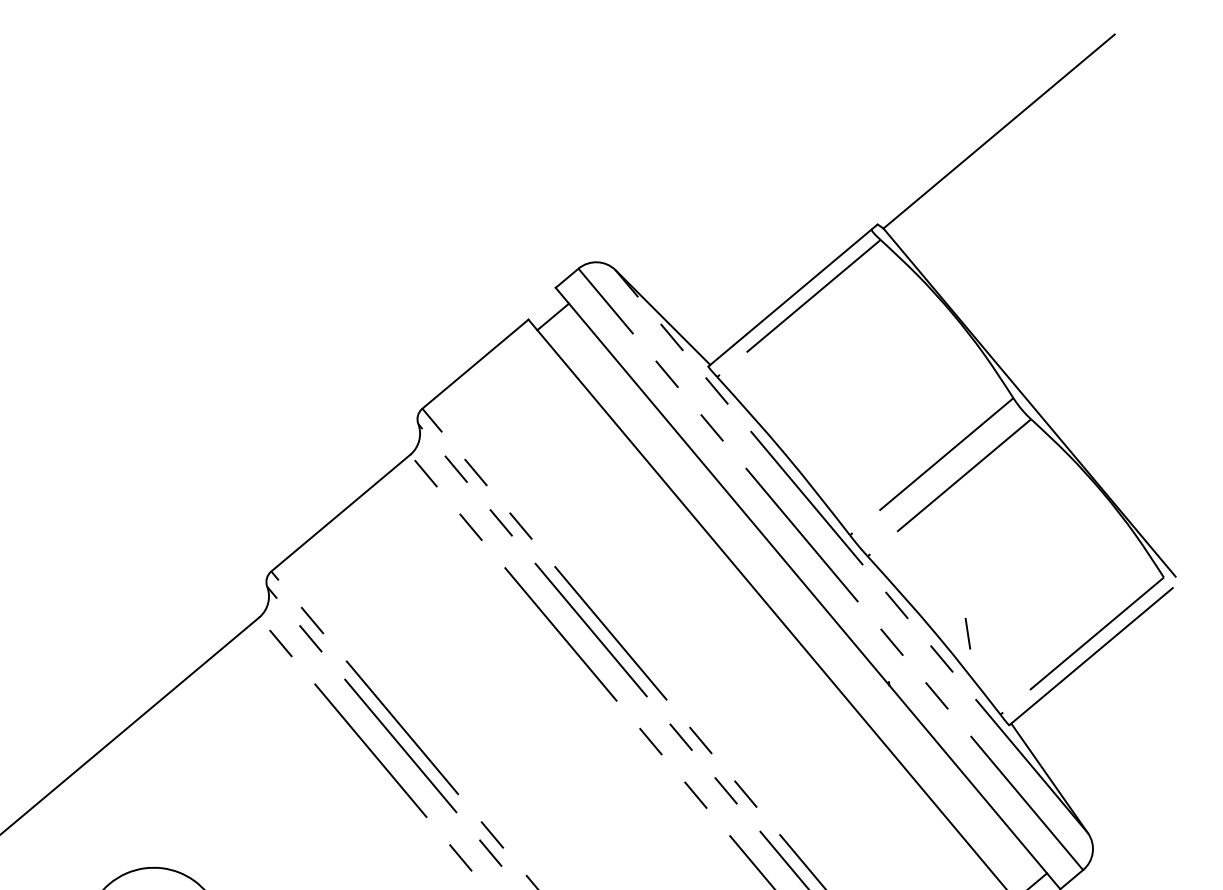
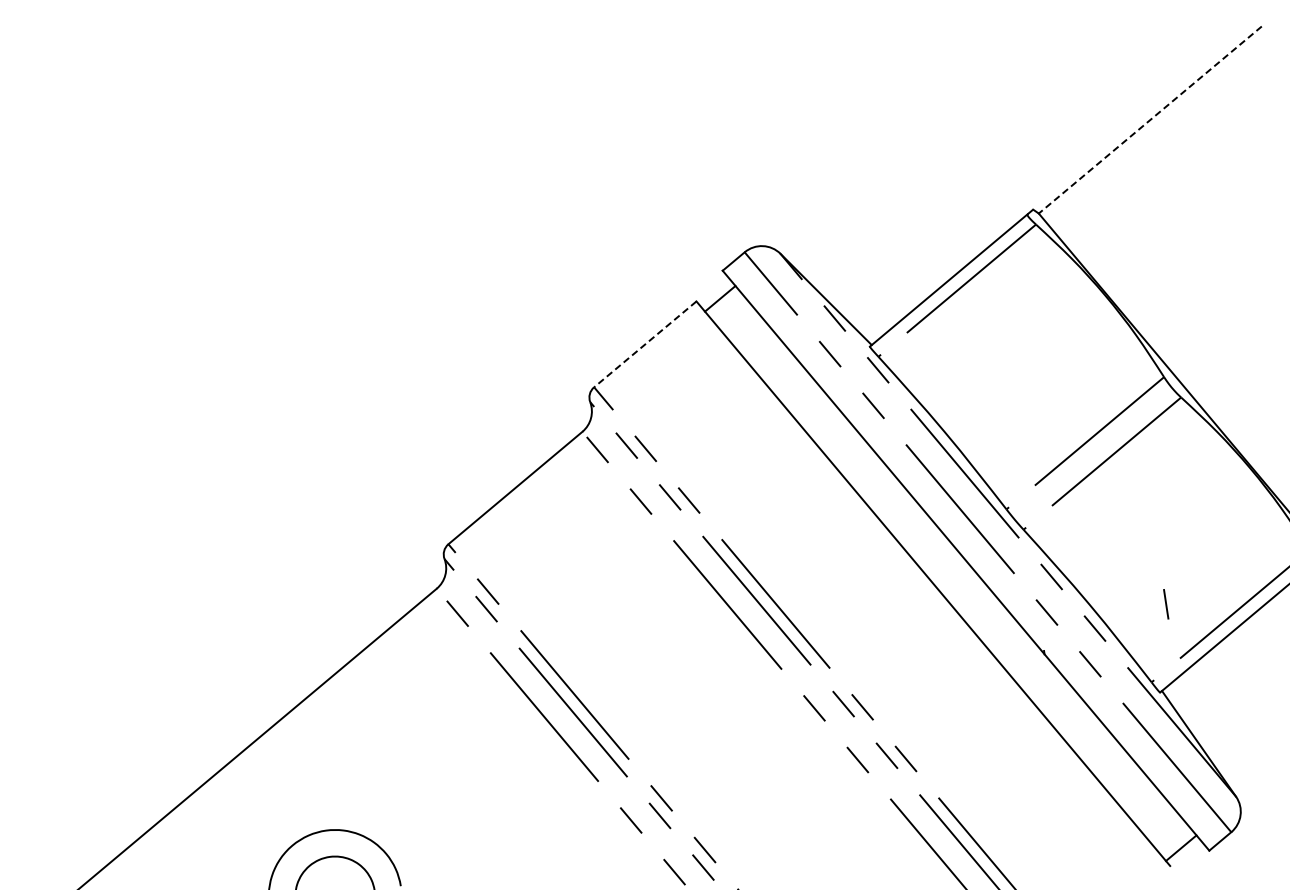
line: (999, 132) -> (1150, 120), solid -> dashed
line: (475, 364) -> (645, 344), solid -> dashed
line: (968, 633) -> (1166, 604), moved

